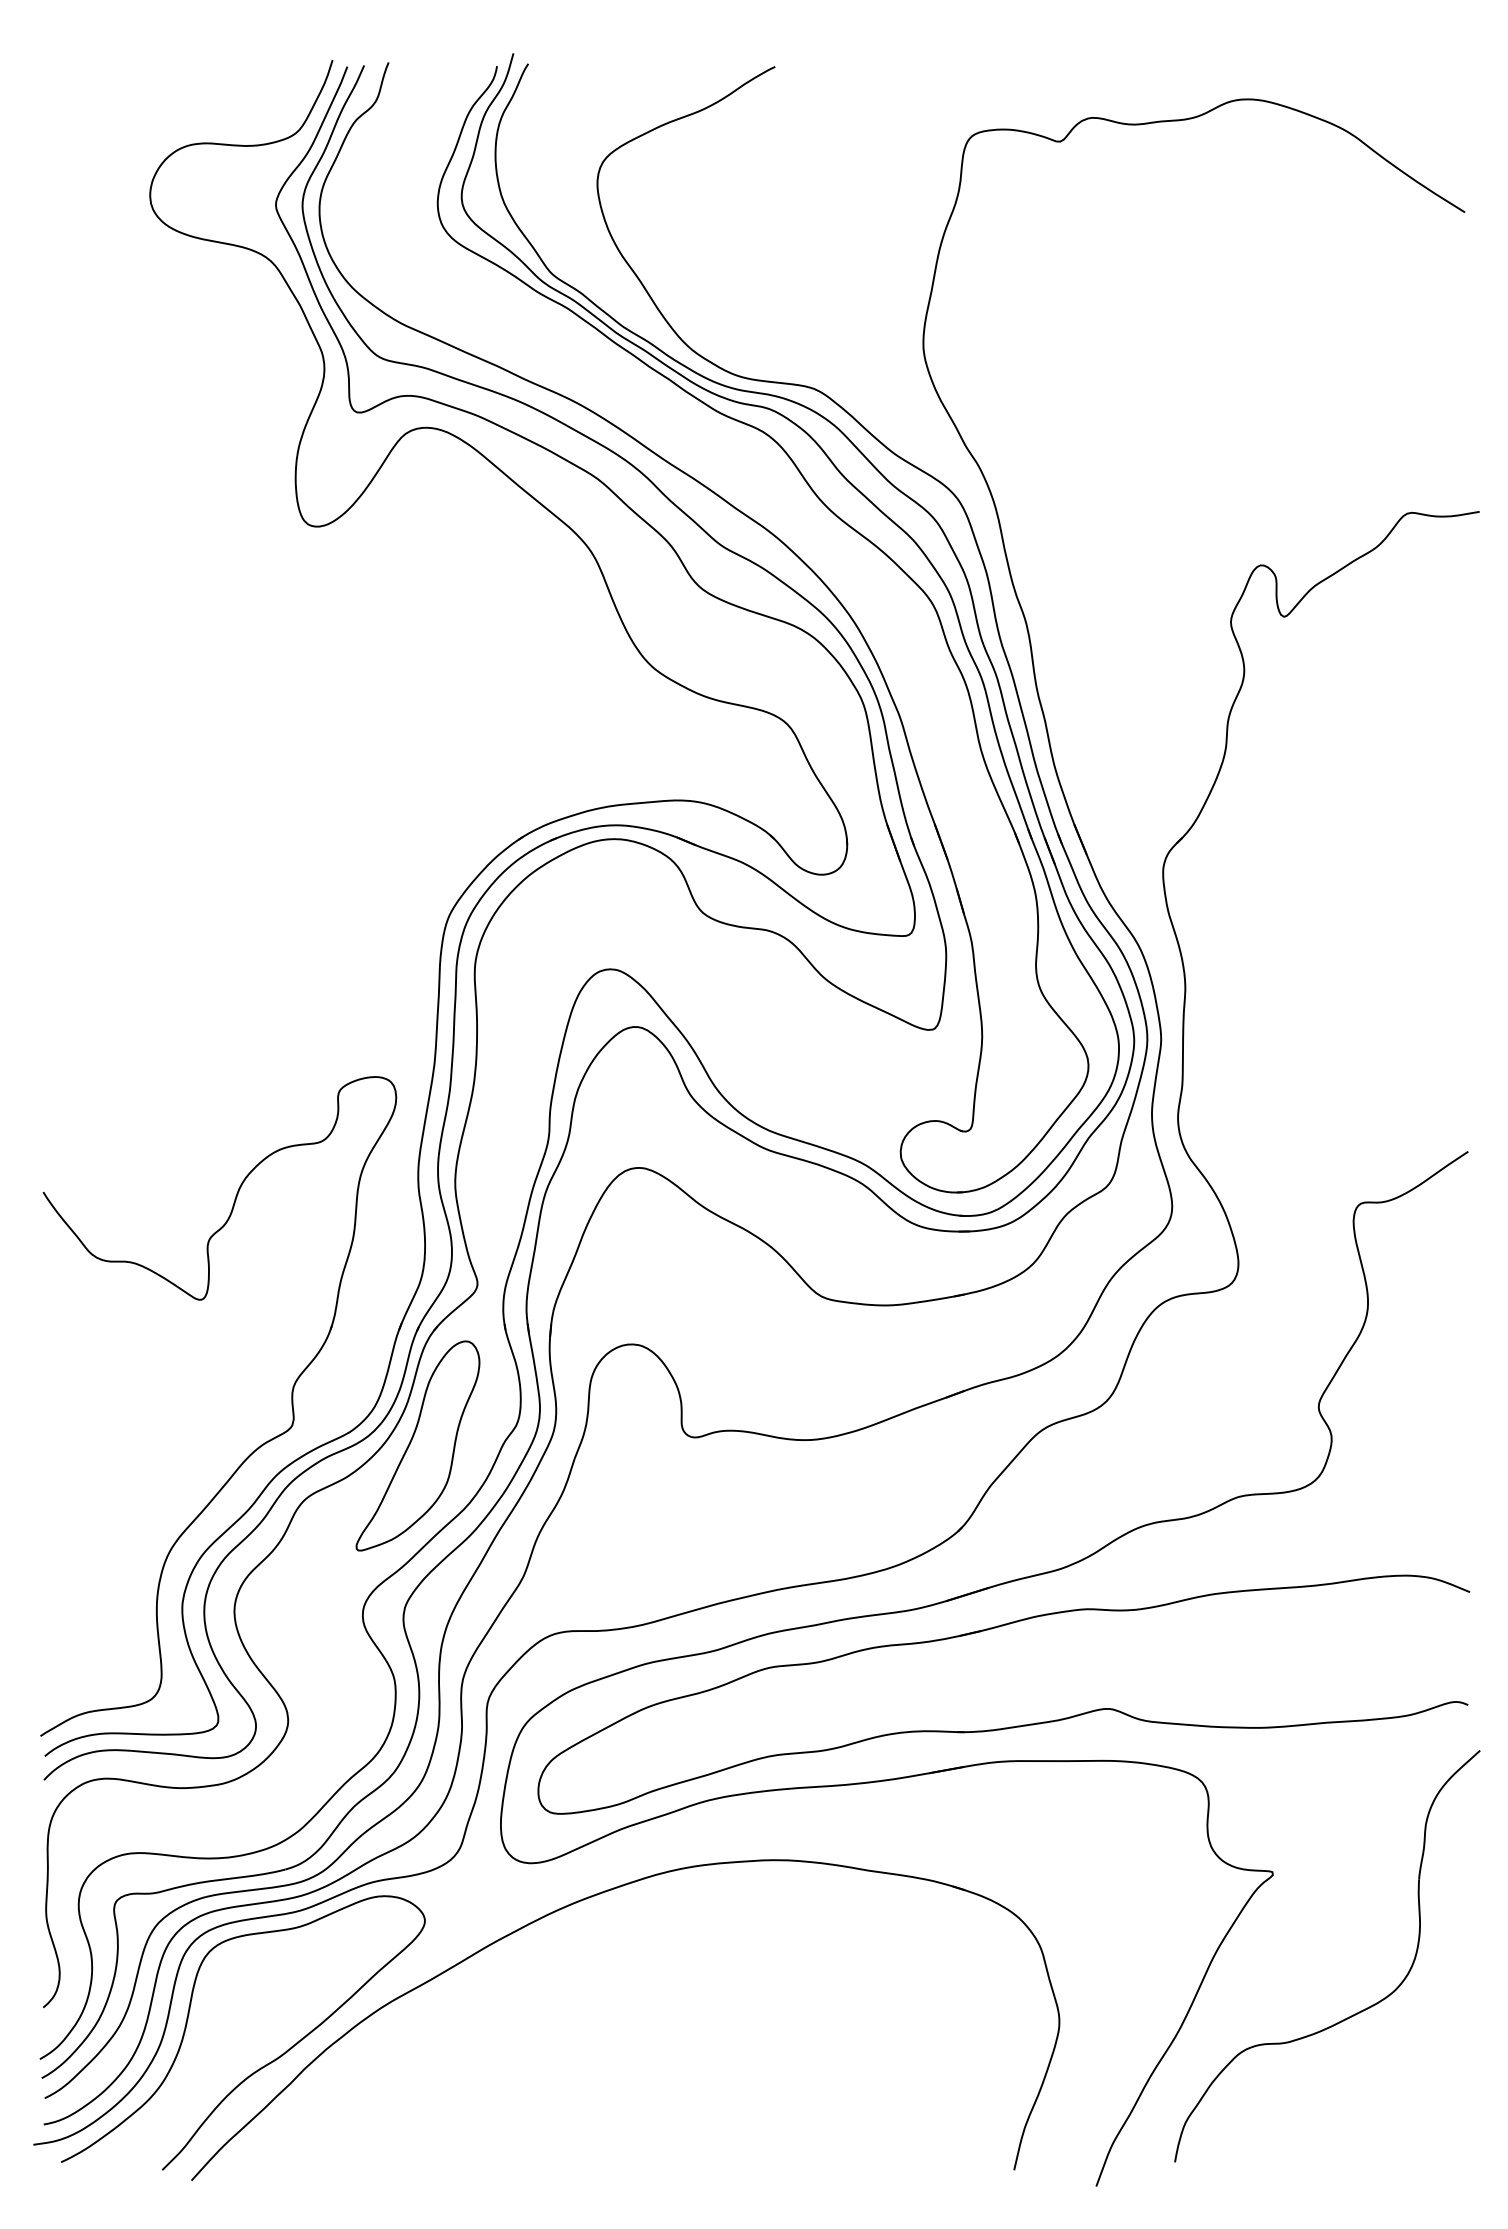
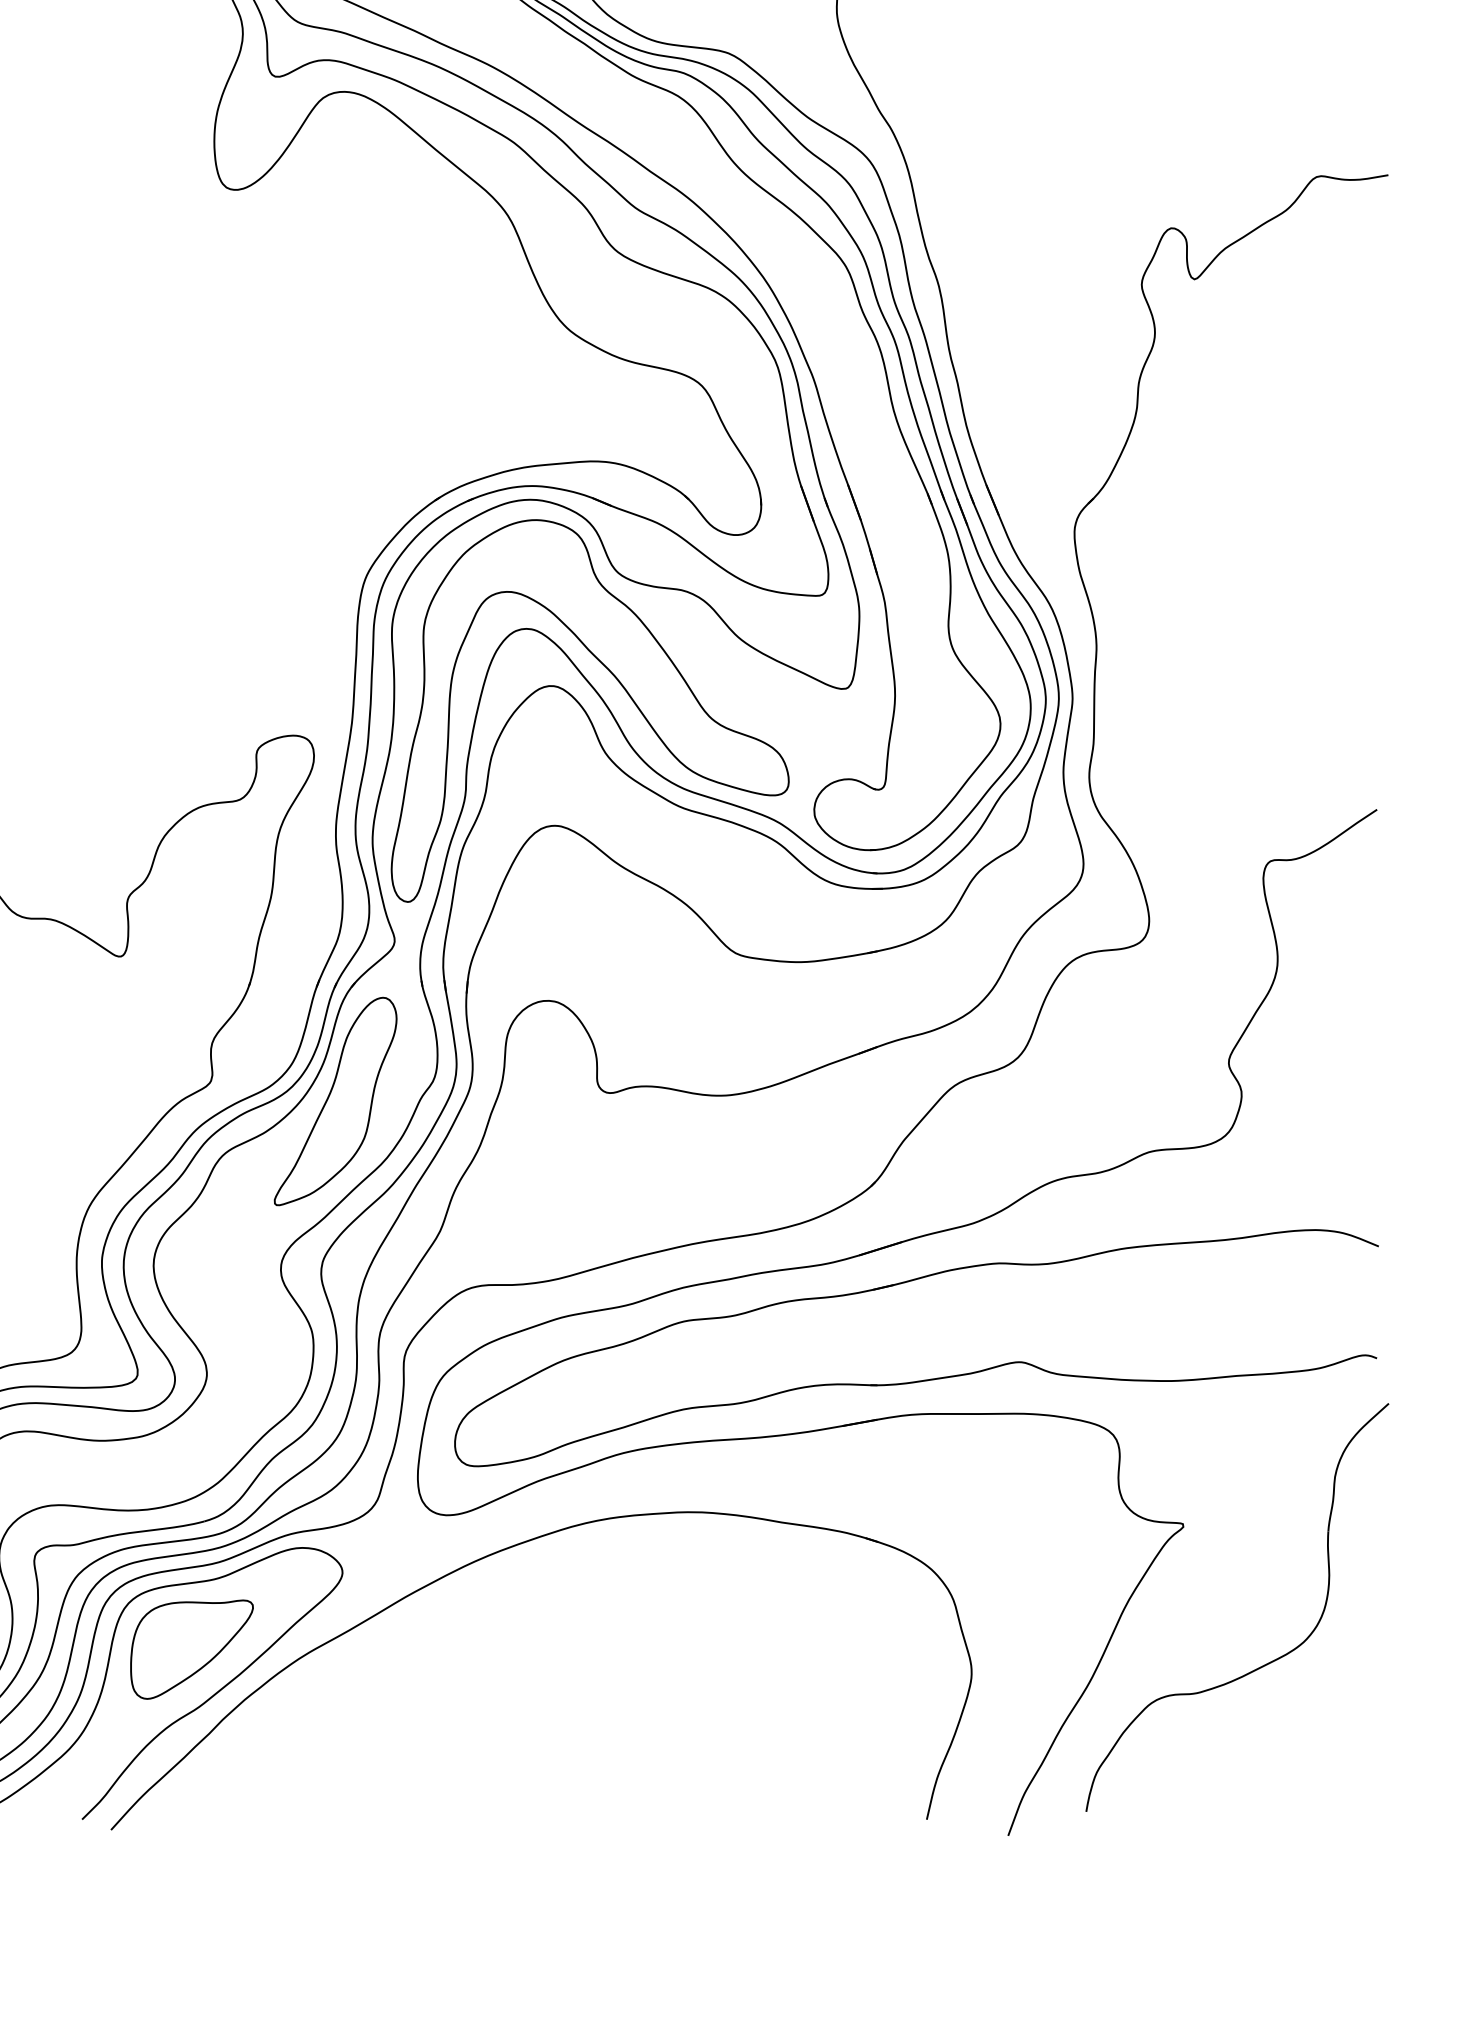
part: (705, 1026) -> (620, 685), added
part: (272, 1998) -> (191, 1649), added

